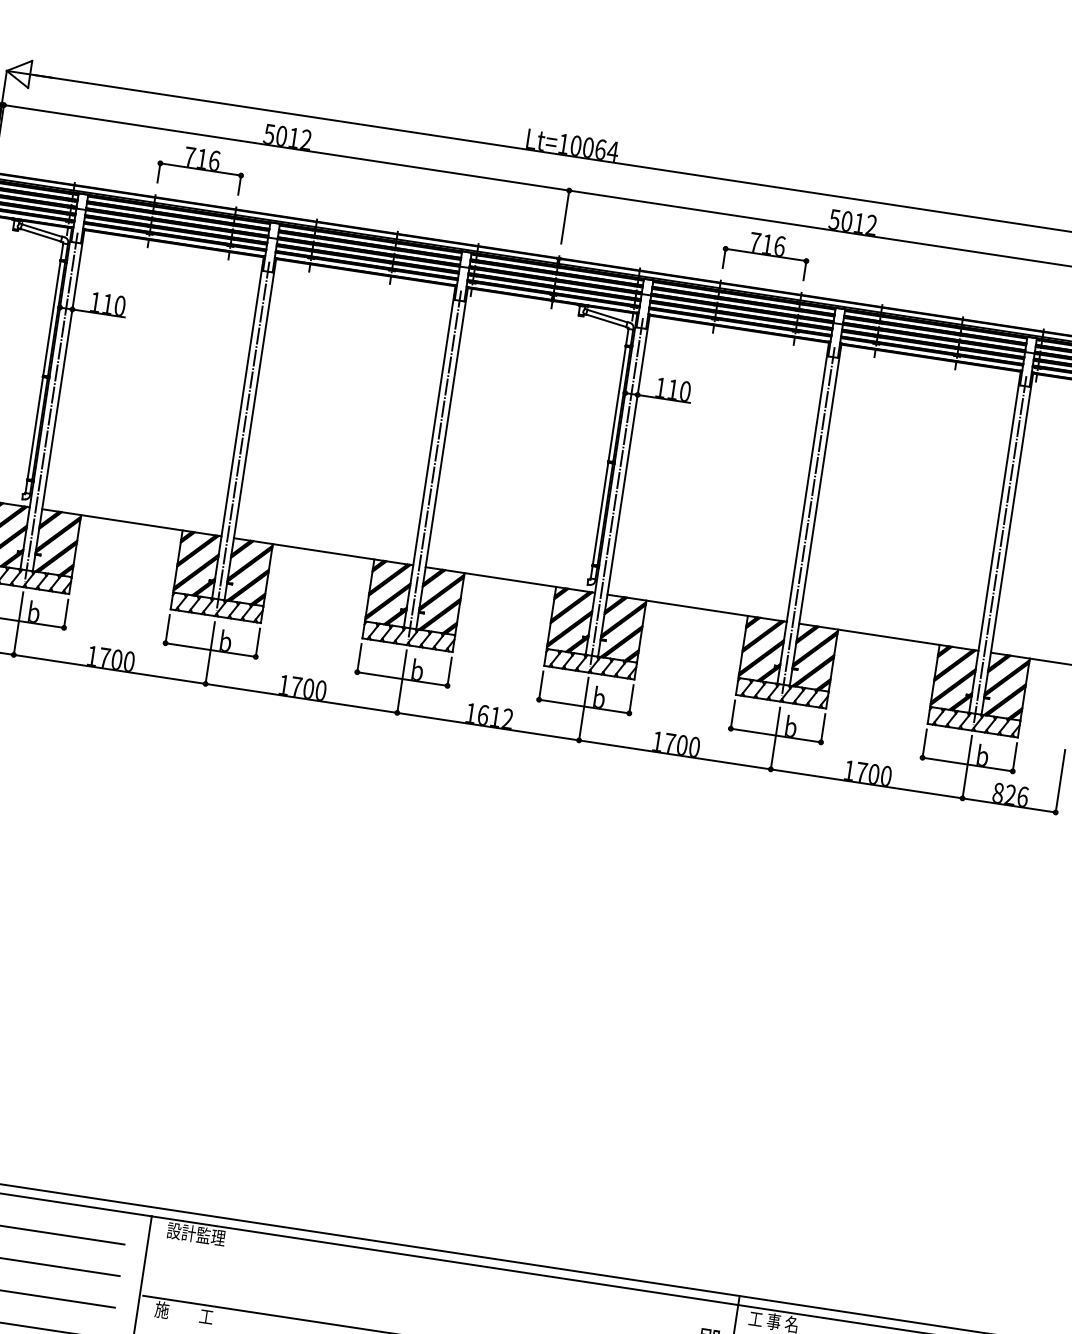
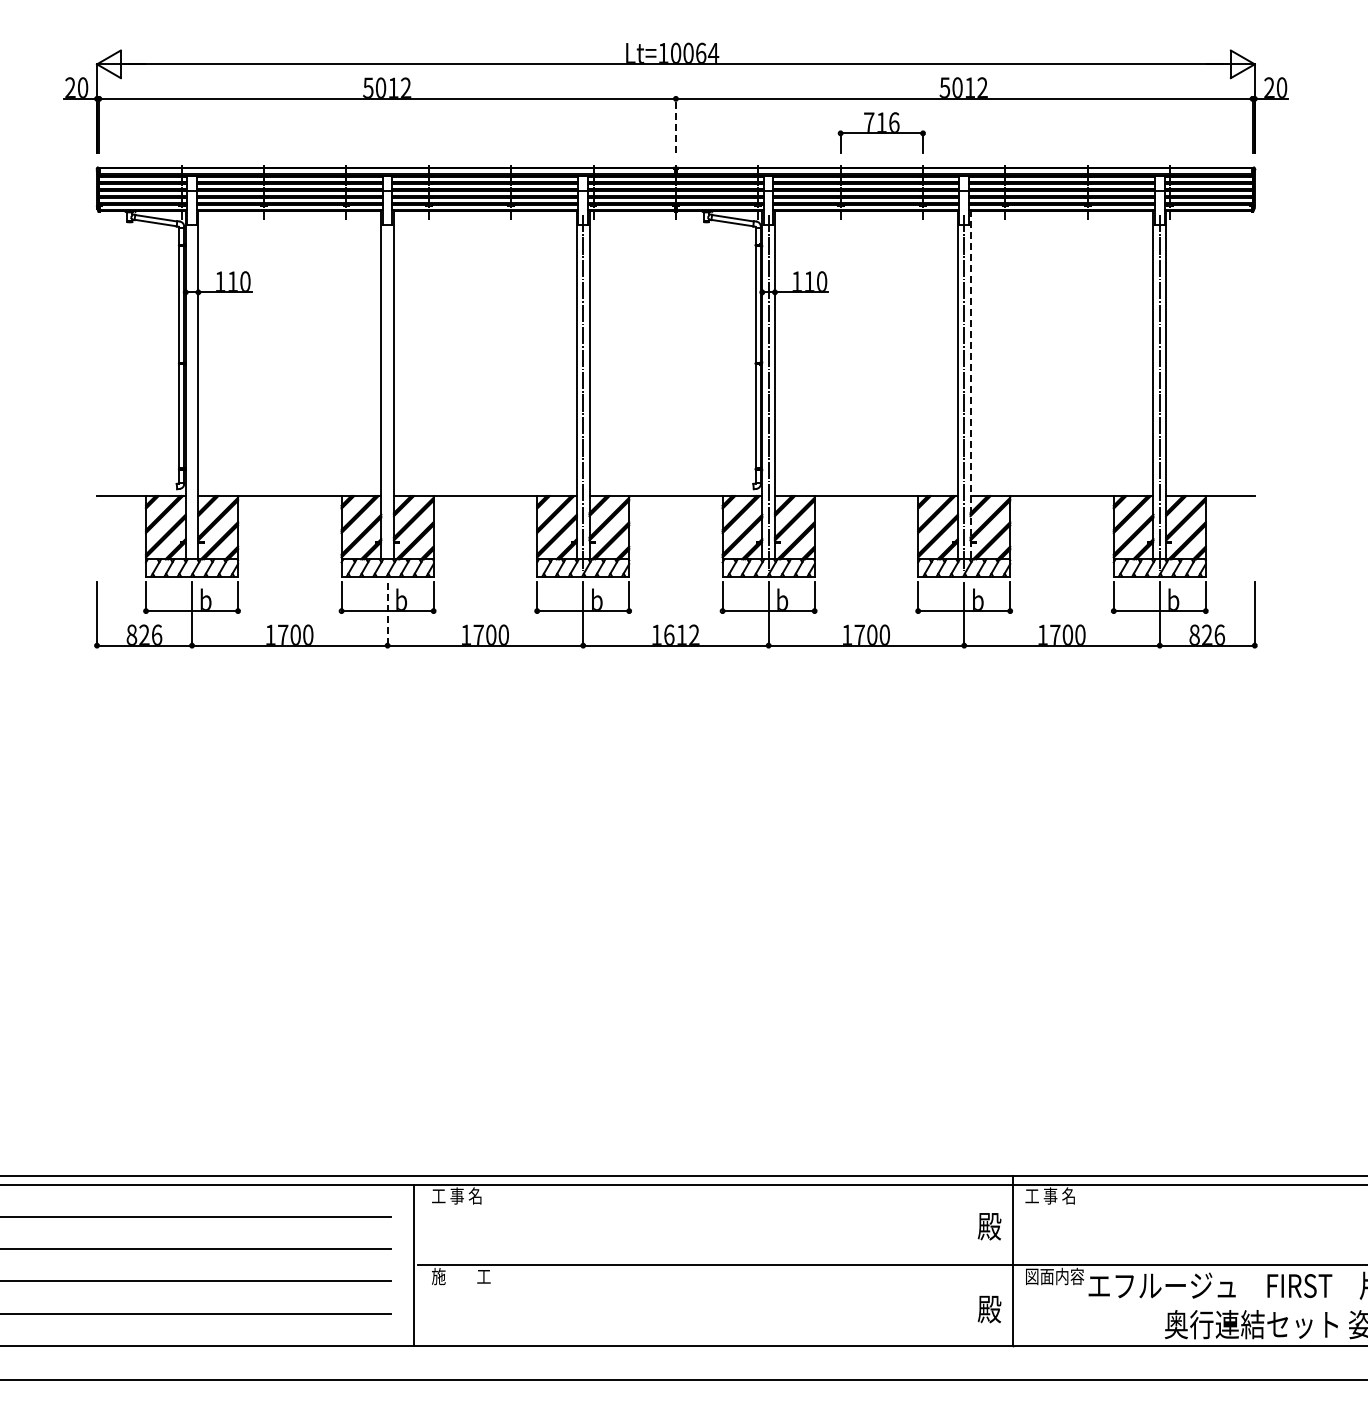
part: (201, 168) -> (305, 132), removed
line: (564, 216) -> (675, 125), solid -> dashed
line: (51, 406) -> (192, 392), removed
line: (242, 435) -> (387, 392), removed
line: (815, 514) -> (970, 384), solid -> dashed
line: (210, 653) -> (387, 614), solid -> dashed
text: (195, 1233) -> (460, 1195), 設計監理 -> 工 事 名

